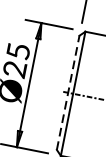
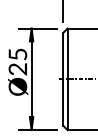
line: (68, 93) -> (63, 79), dashed -> solid

